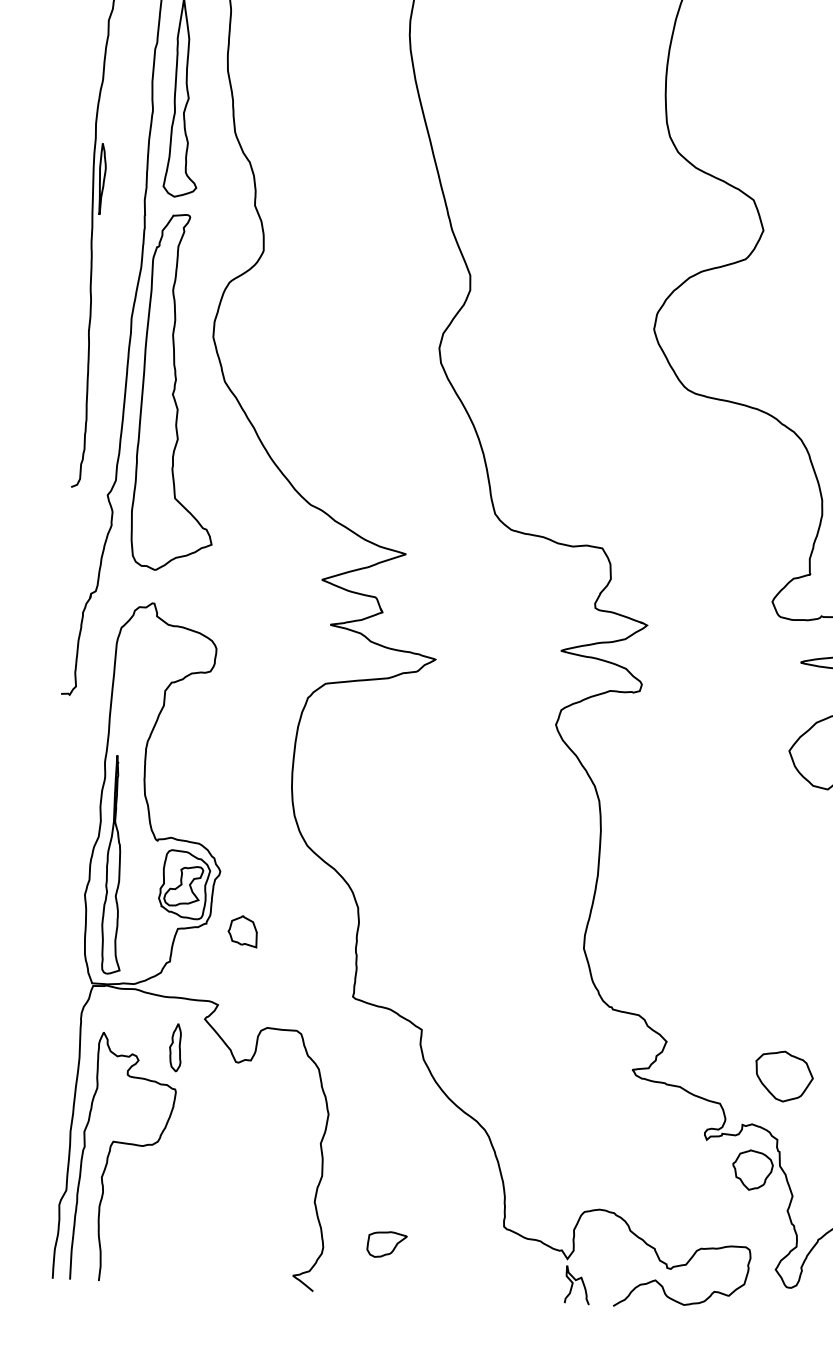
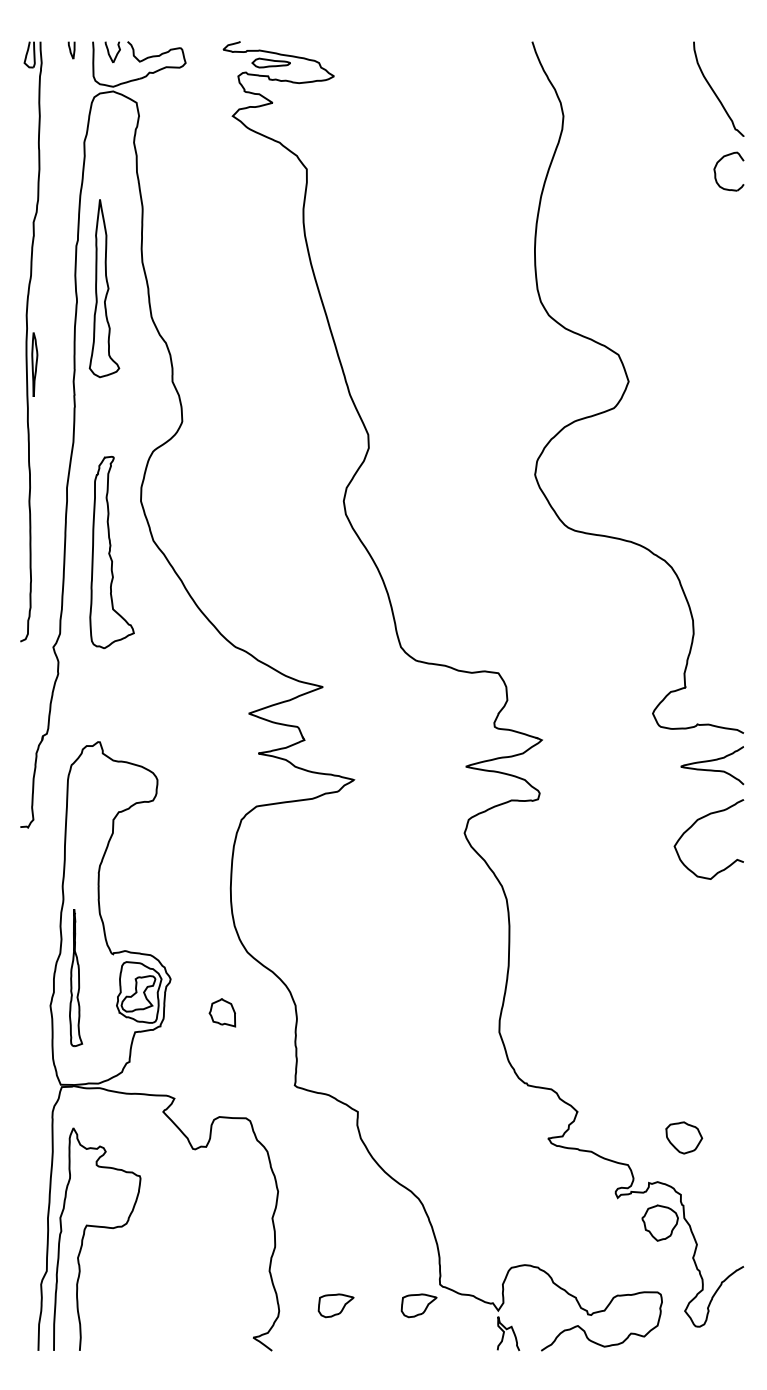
part: (177, 392) -> (111, 552), size x0.6
part: (114, 864) -> (75, 977), size x0.7
part: (242, 931) -> (222, 1012), moved
part: (175, 1047) -> (138, 1138), removed
part: (783, 1076) -> (683, 1137), size x0.7
part: (478, 1248) -> (418, 1305), added

